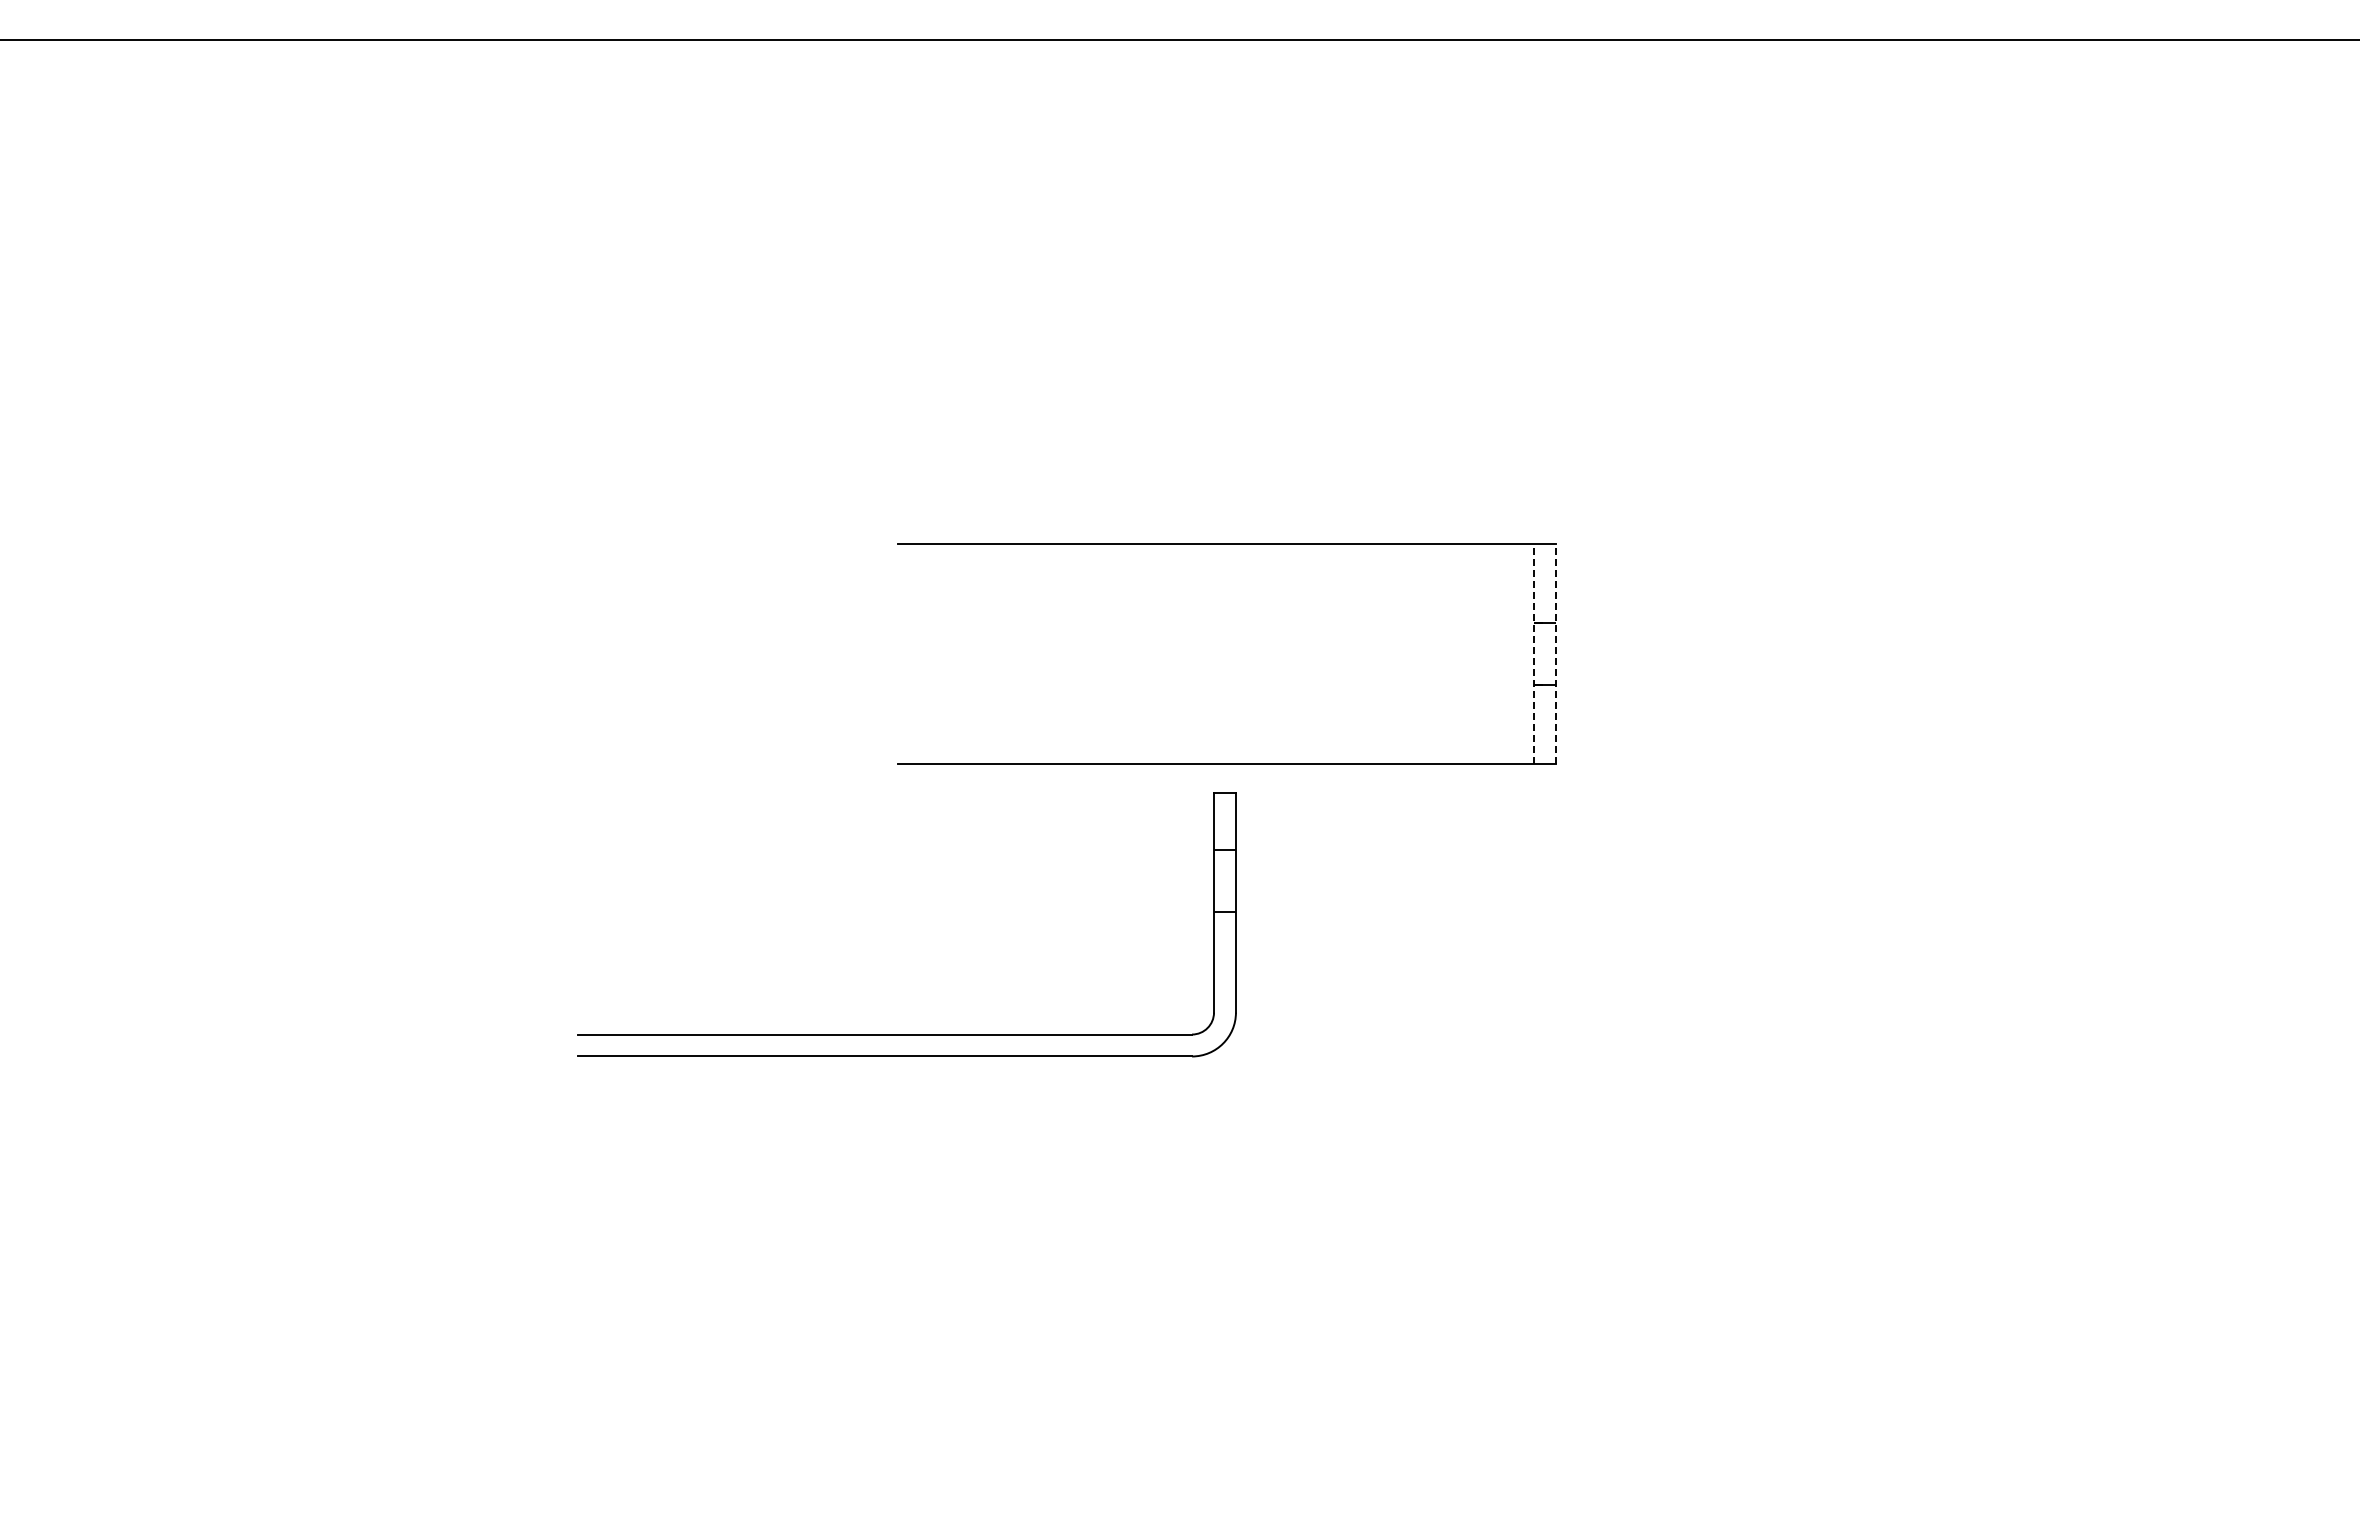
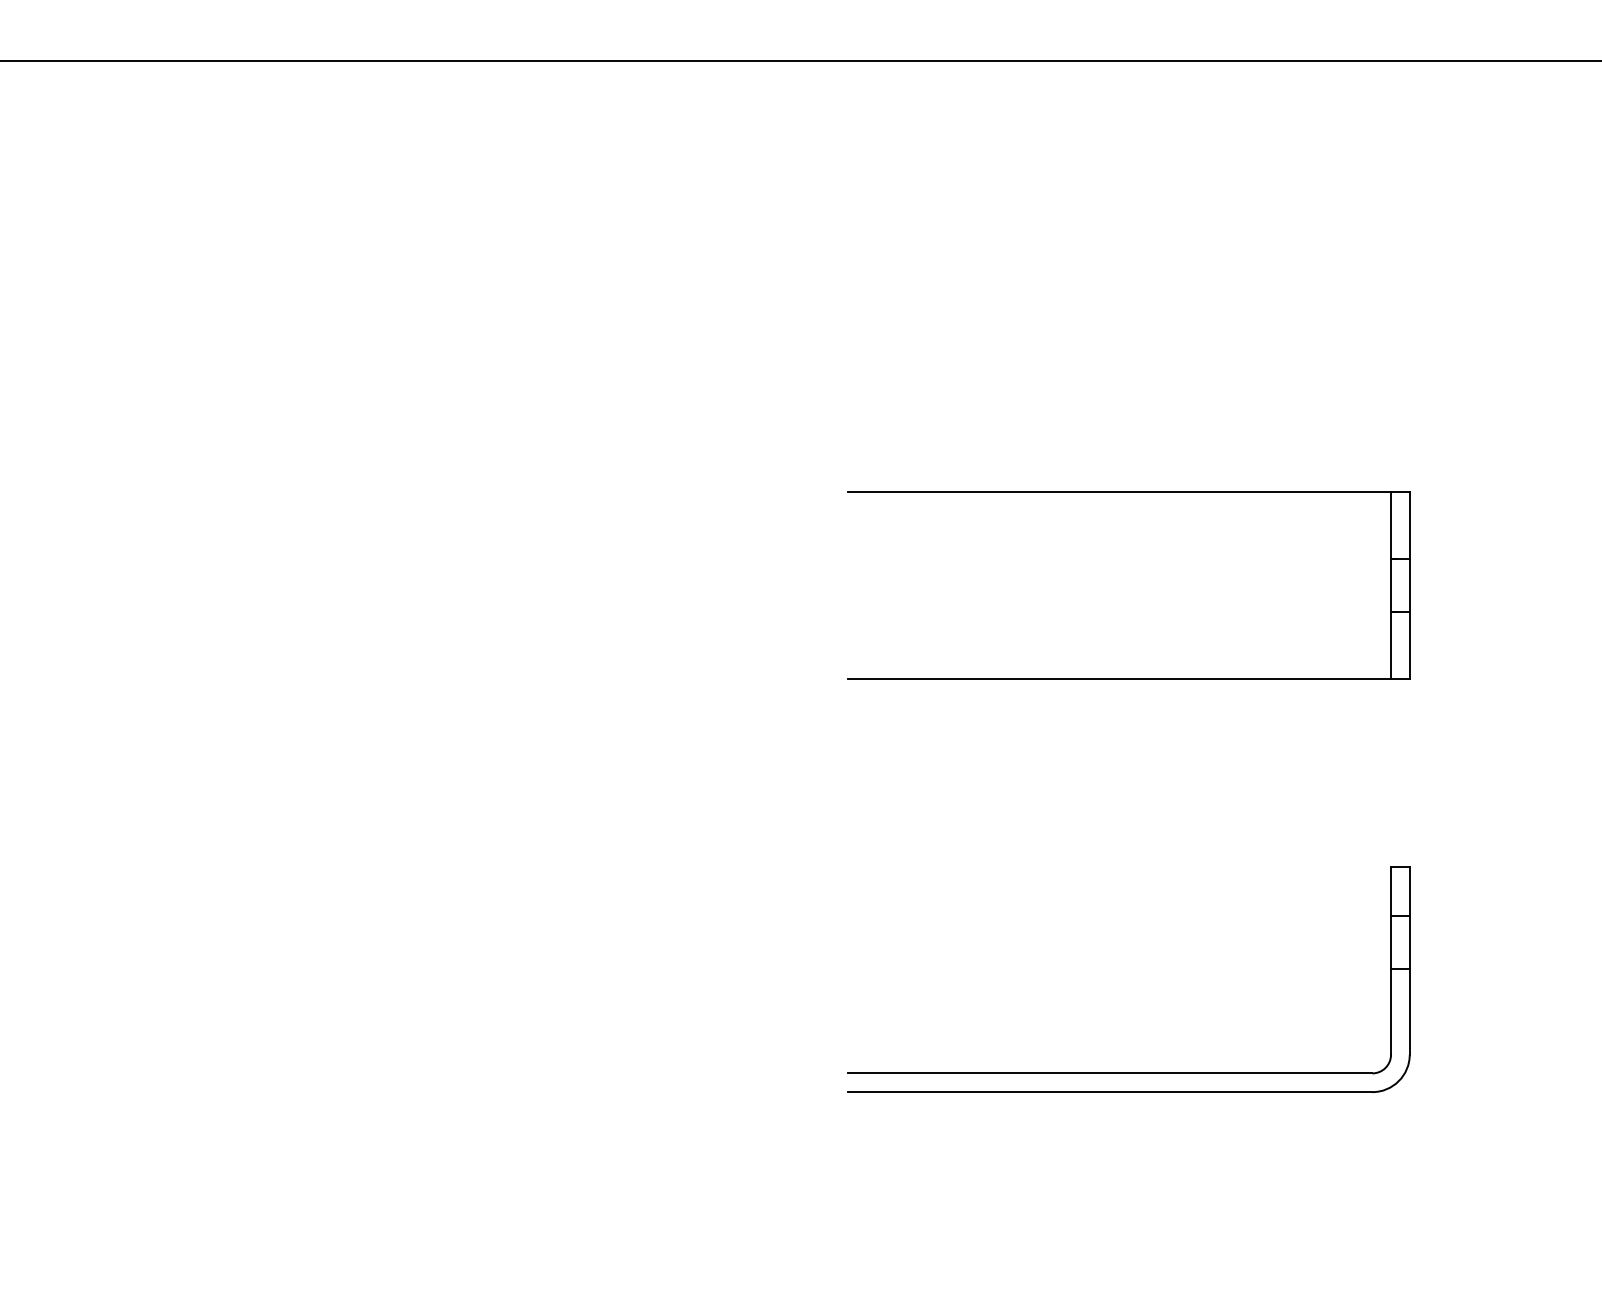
line: (1534, 653) -> (1391, 585), dashed -> solid
line: (1555, 653) -> (1409, 585), dashed -> solid
part: (906, 1034) -> (1128, 1073), moved

